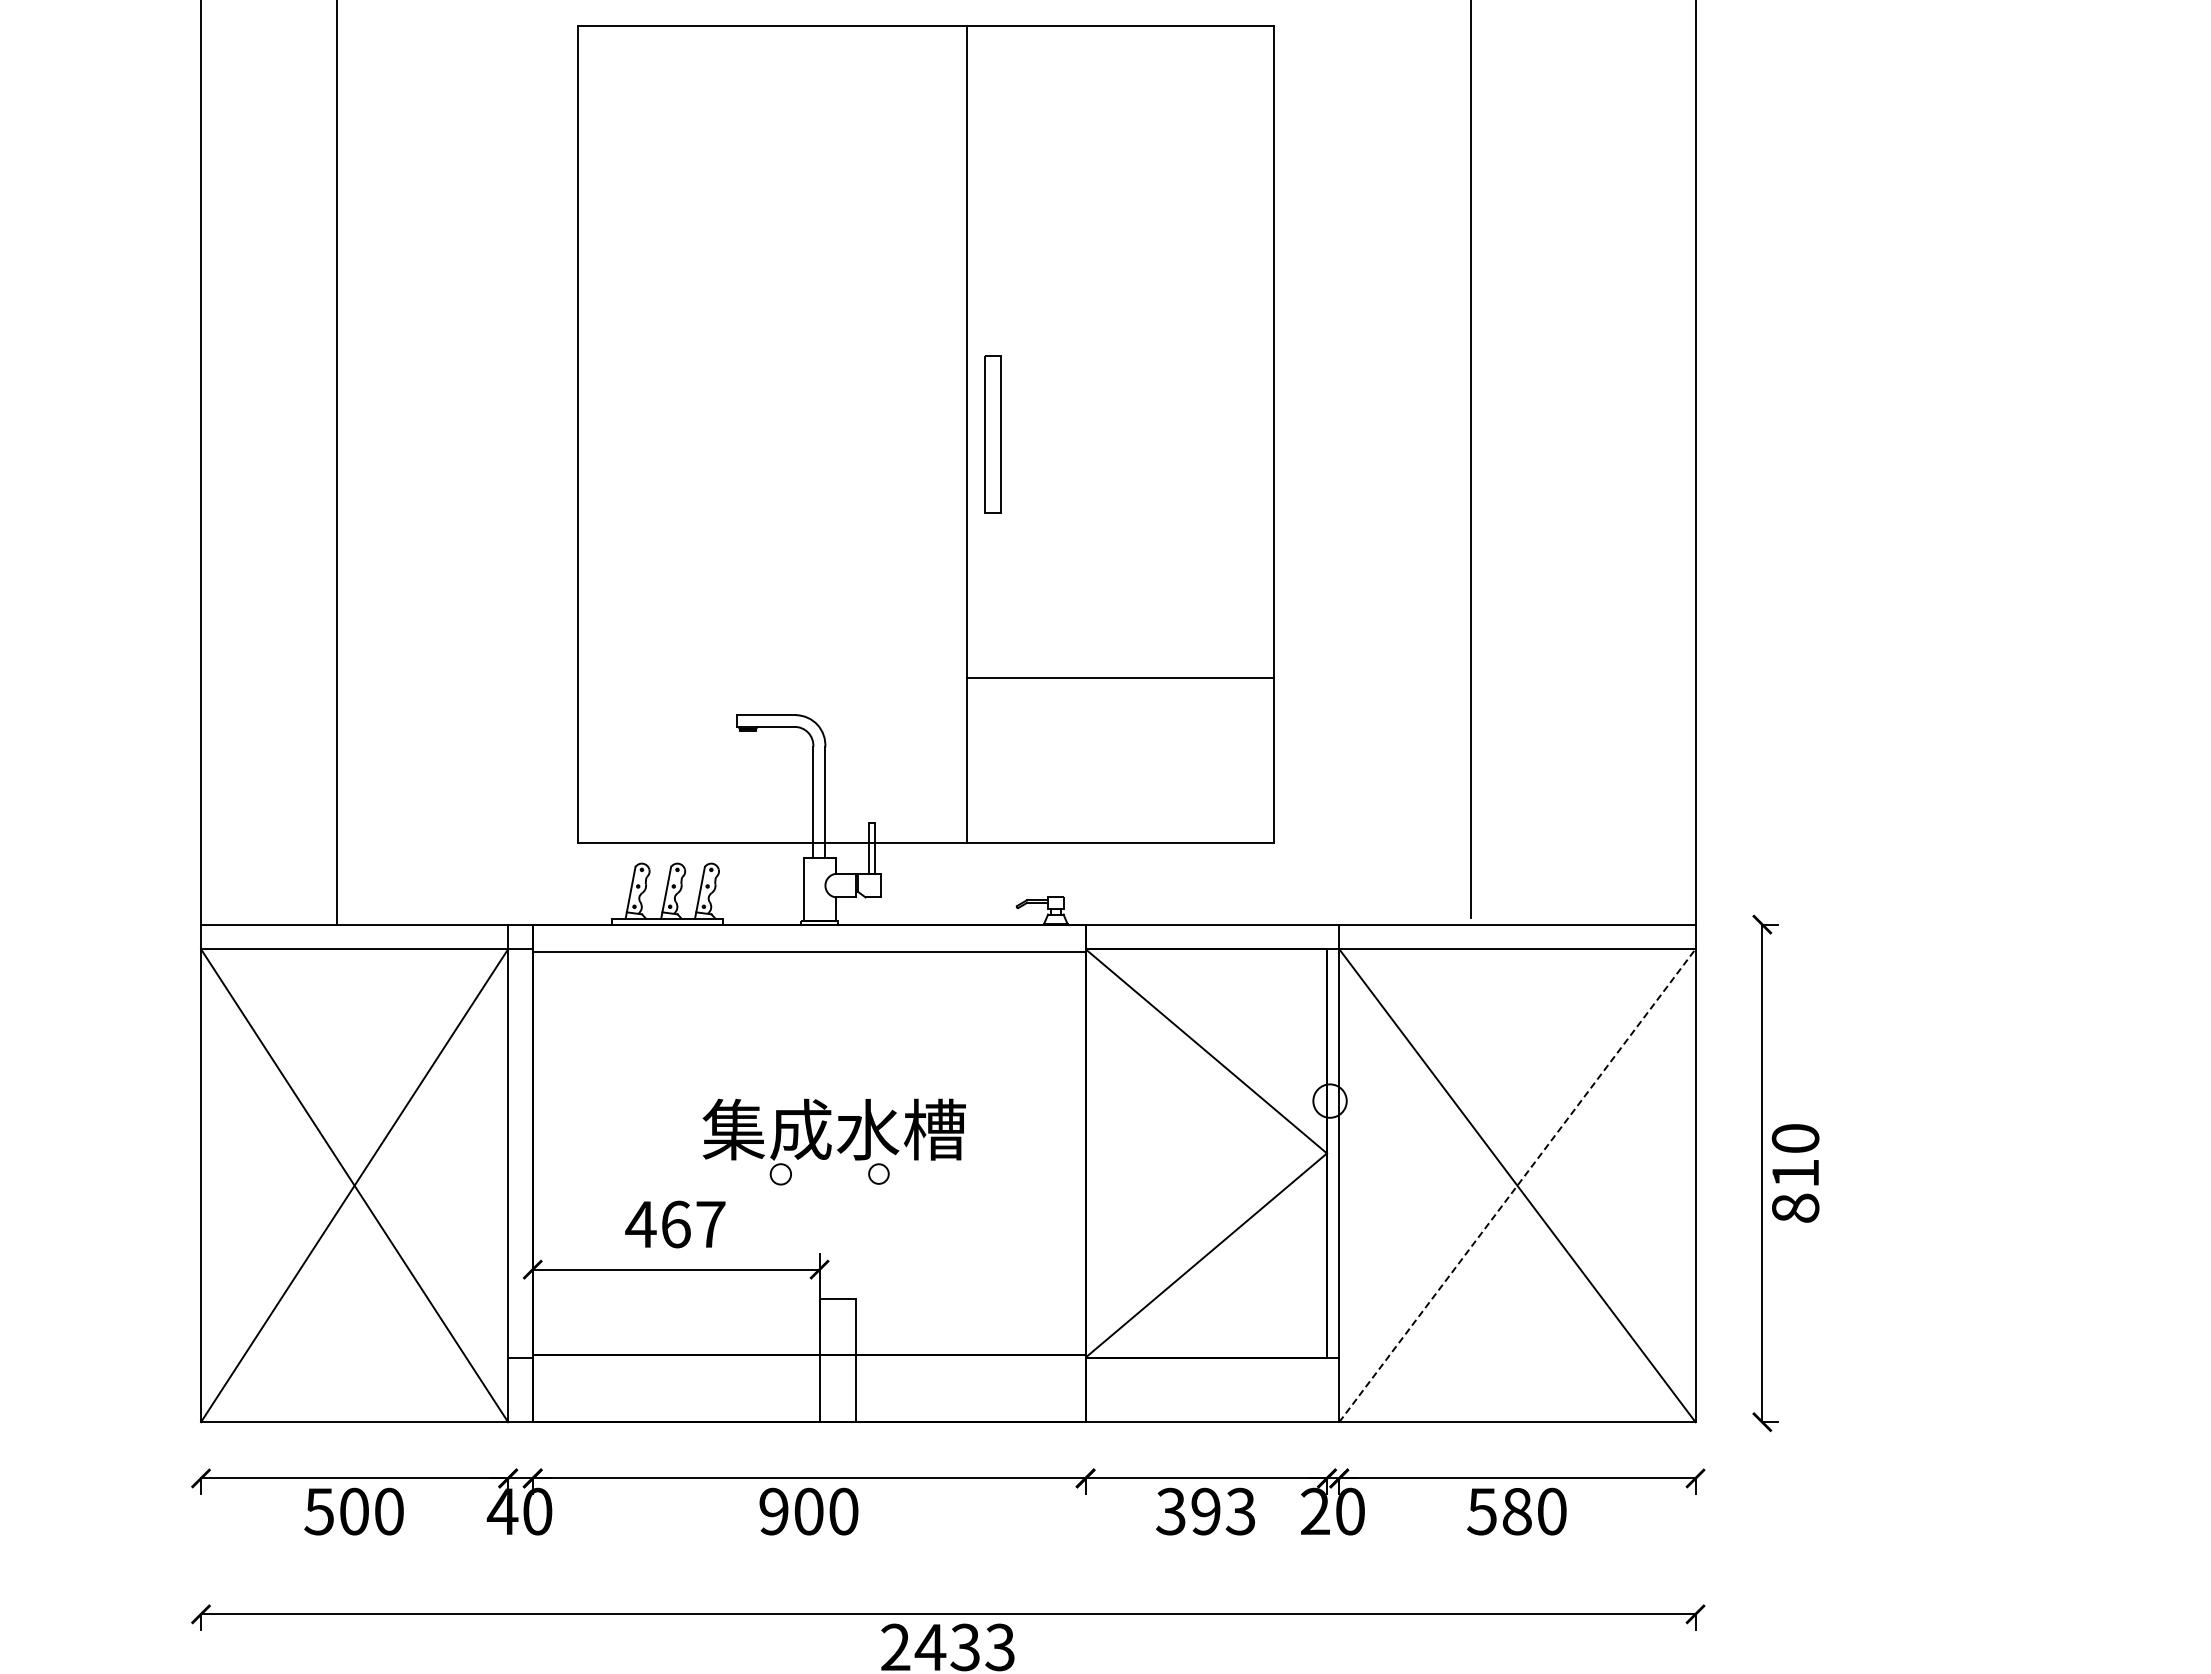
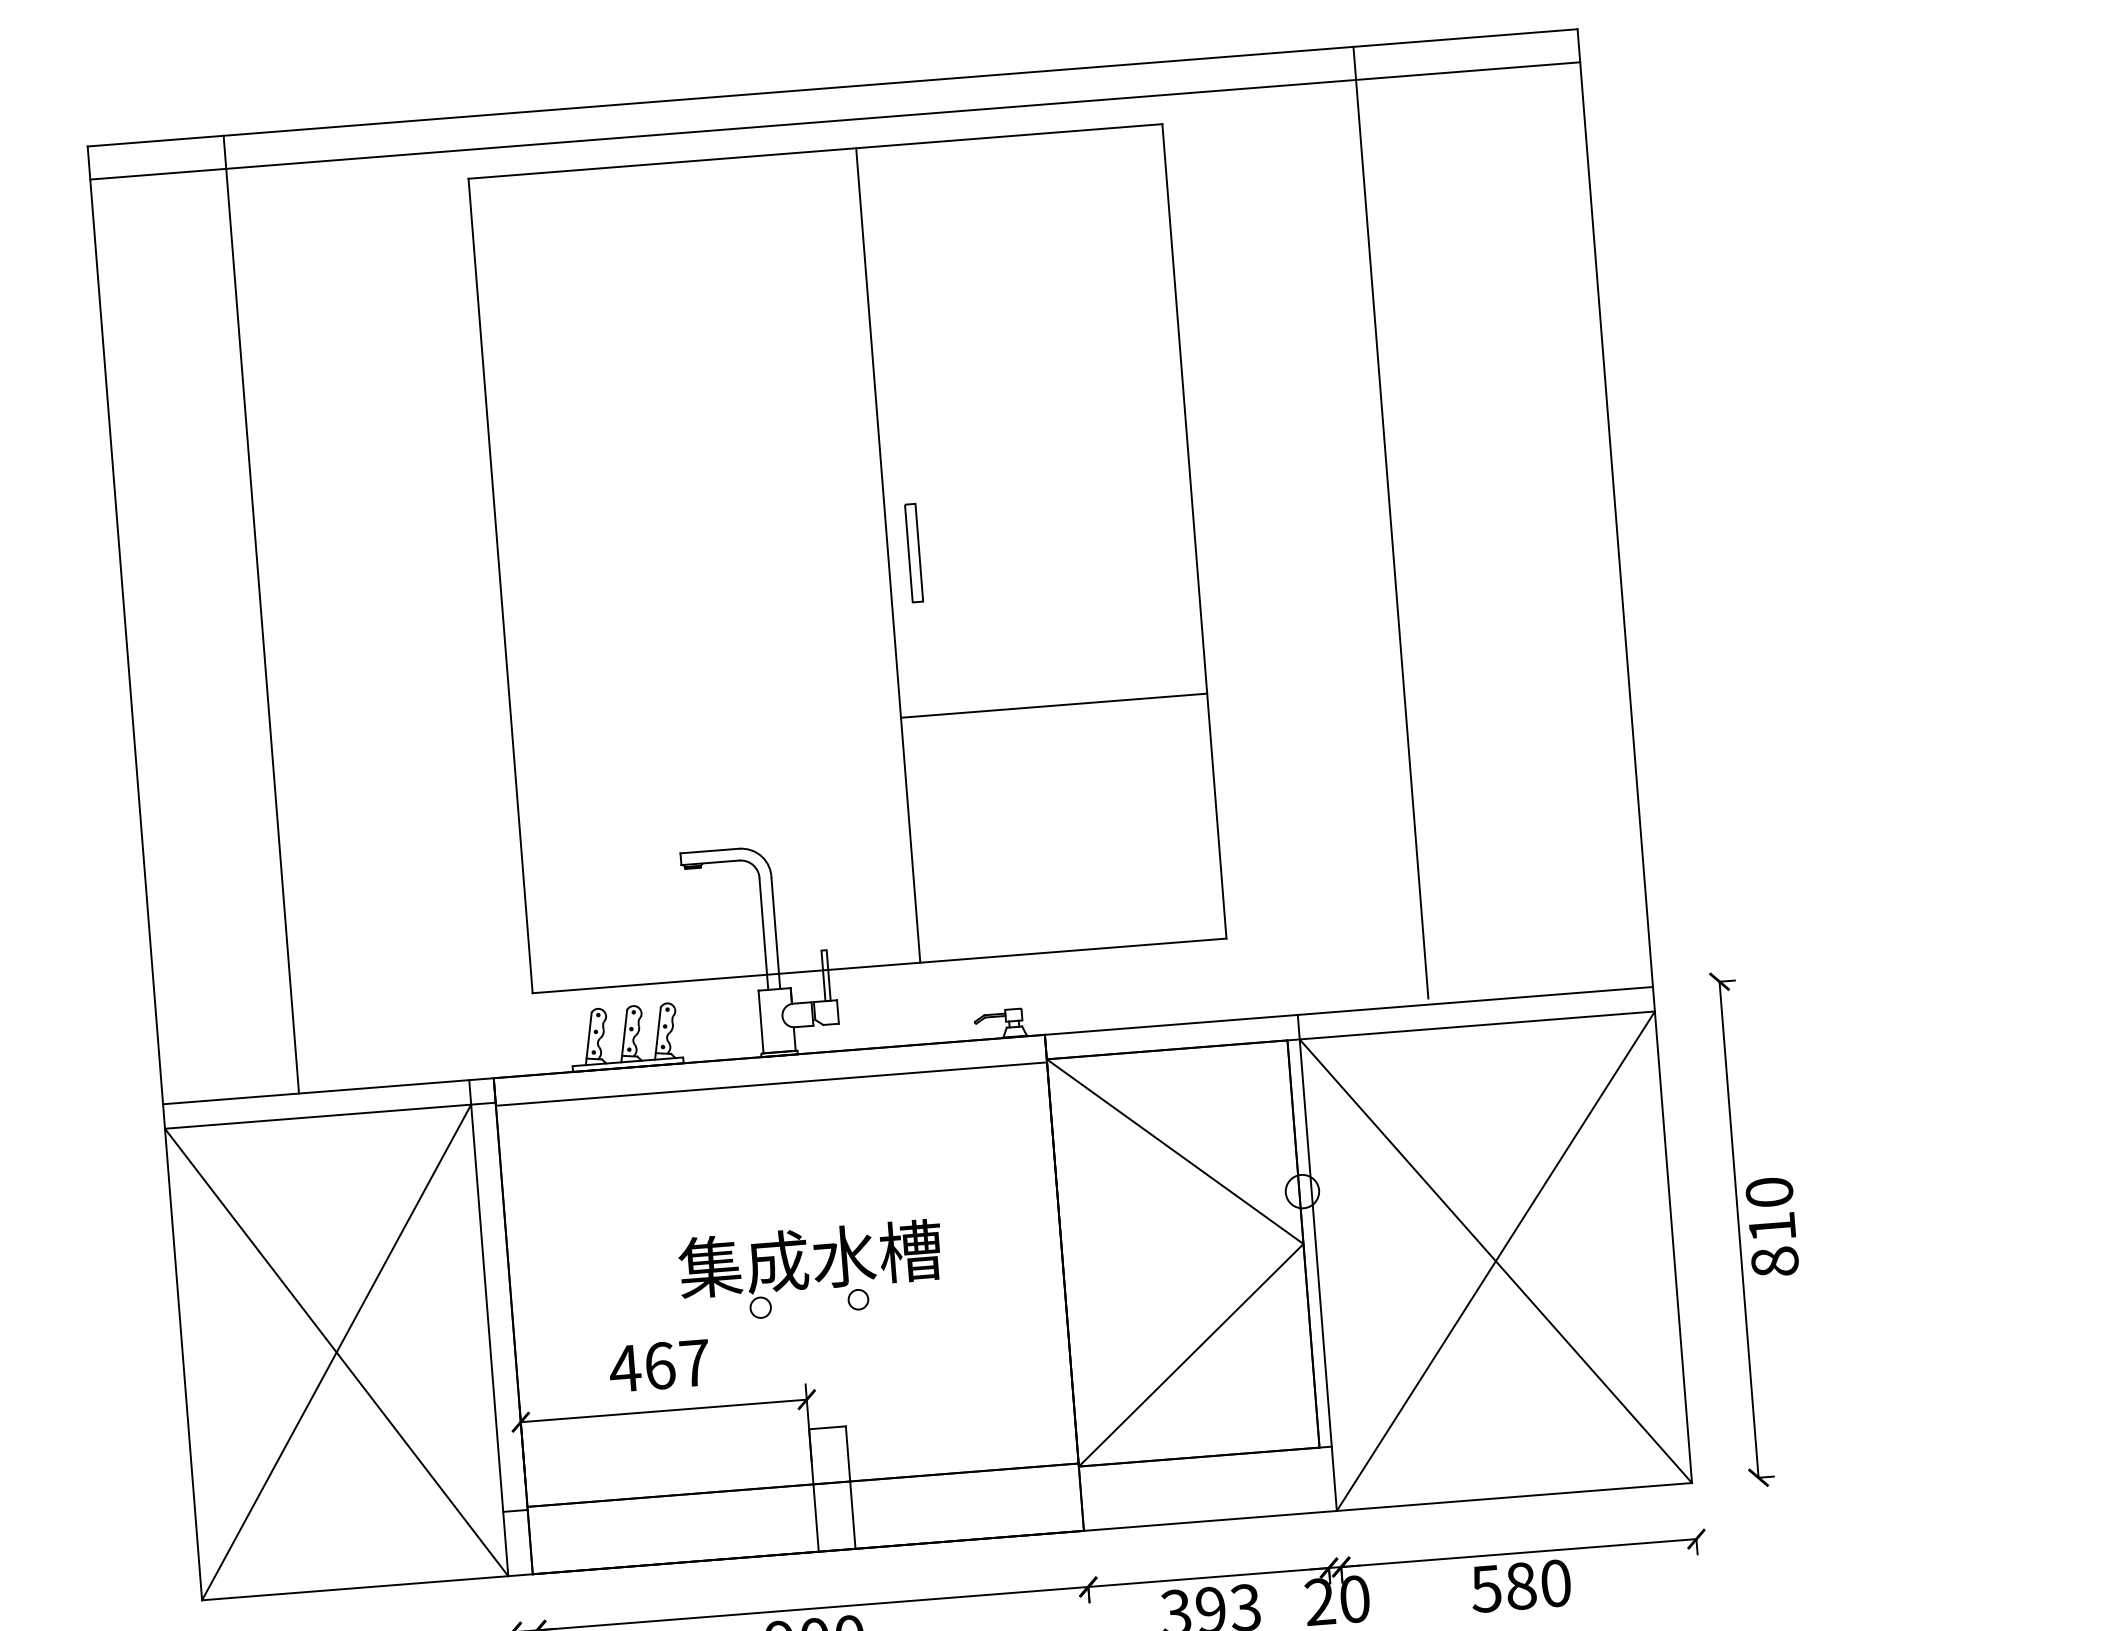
part: (992, 433) -> (913, 552), size x0.62
line: (1120, 678) -> (1054, 705), moved
line: (1517, 1185) -> (1495, 1261), dashed -> solid

